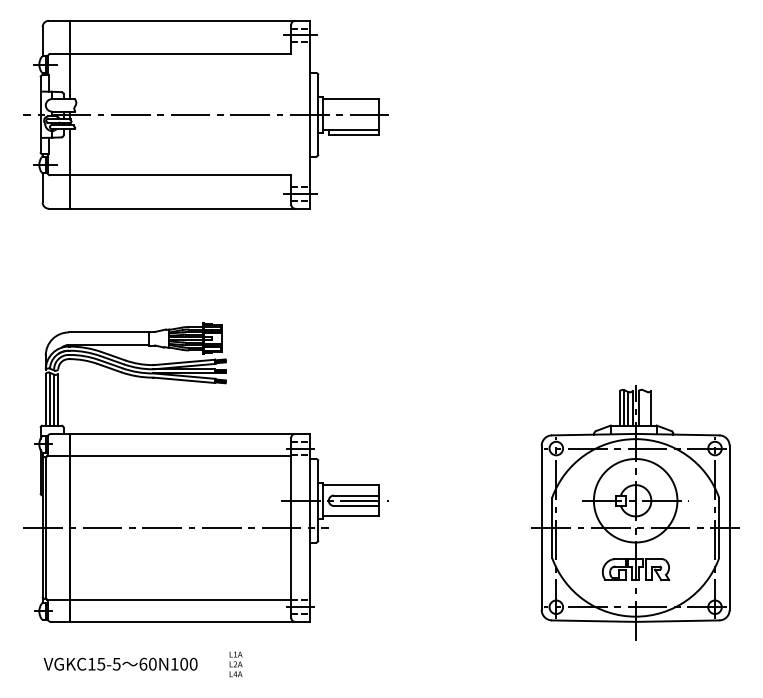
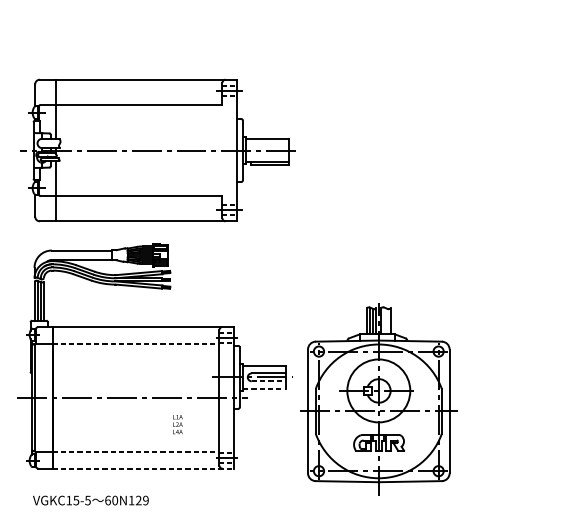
part: (205, 114) -> (157, 150), moved
line: (180, 456) -> (136, 344), solid -> dashed
line: (356, 505) -> (268, 380), solid -> dashed
part: (635, 512) -> (378, 399), moved
line: (351, 516) -> (264, 389), solid -> dashed
line: (180, 599) -> (136, 451), solid -> dashed
line: (190, 621) -> (143, 468), solid -> dashed
text: (188, 664) -> (142, 500), 60N100 -> 60N129
text: (235, 664) -> (177, 424), moved

